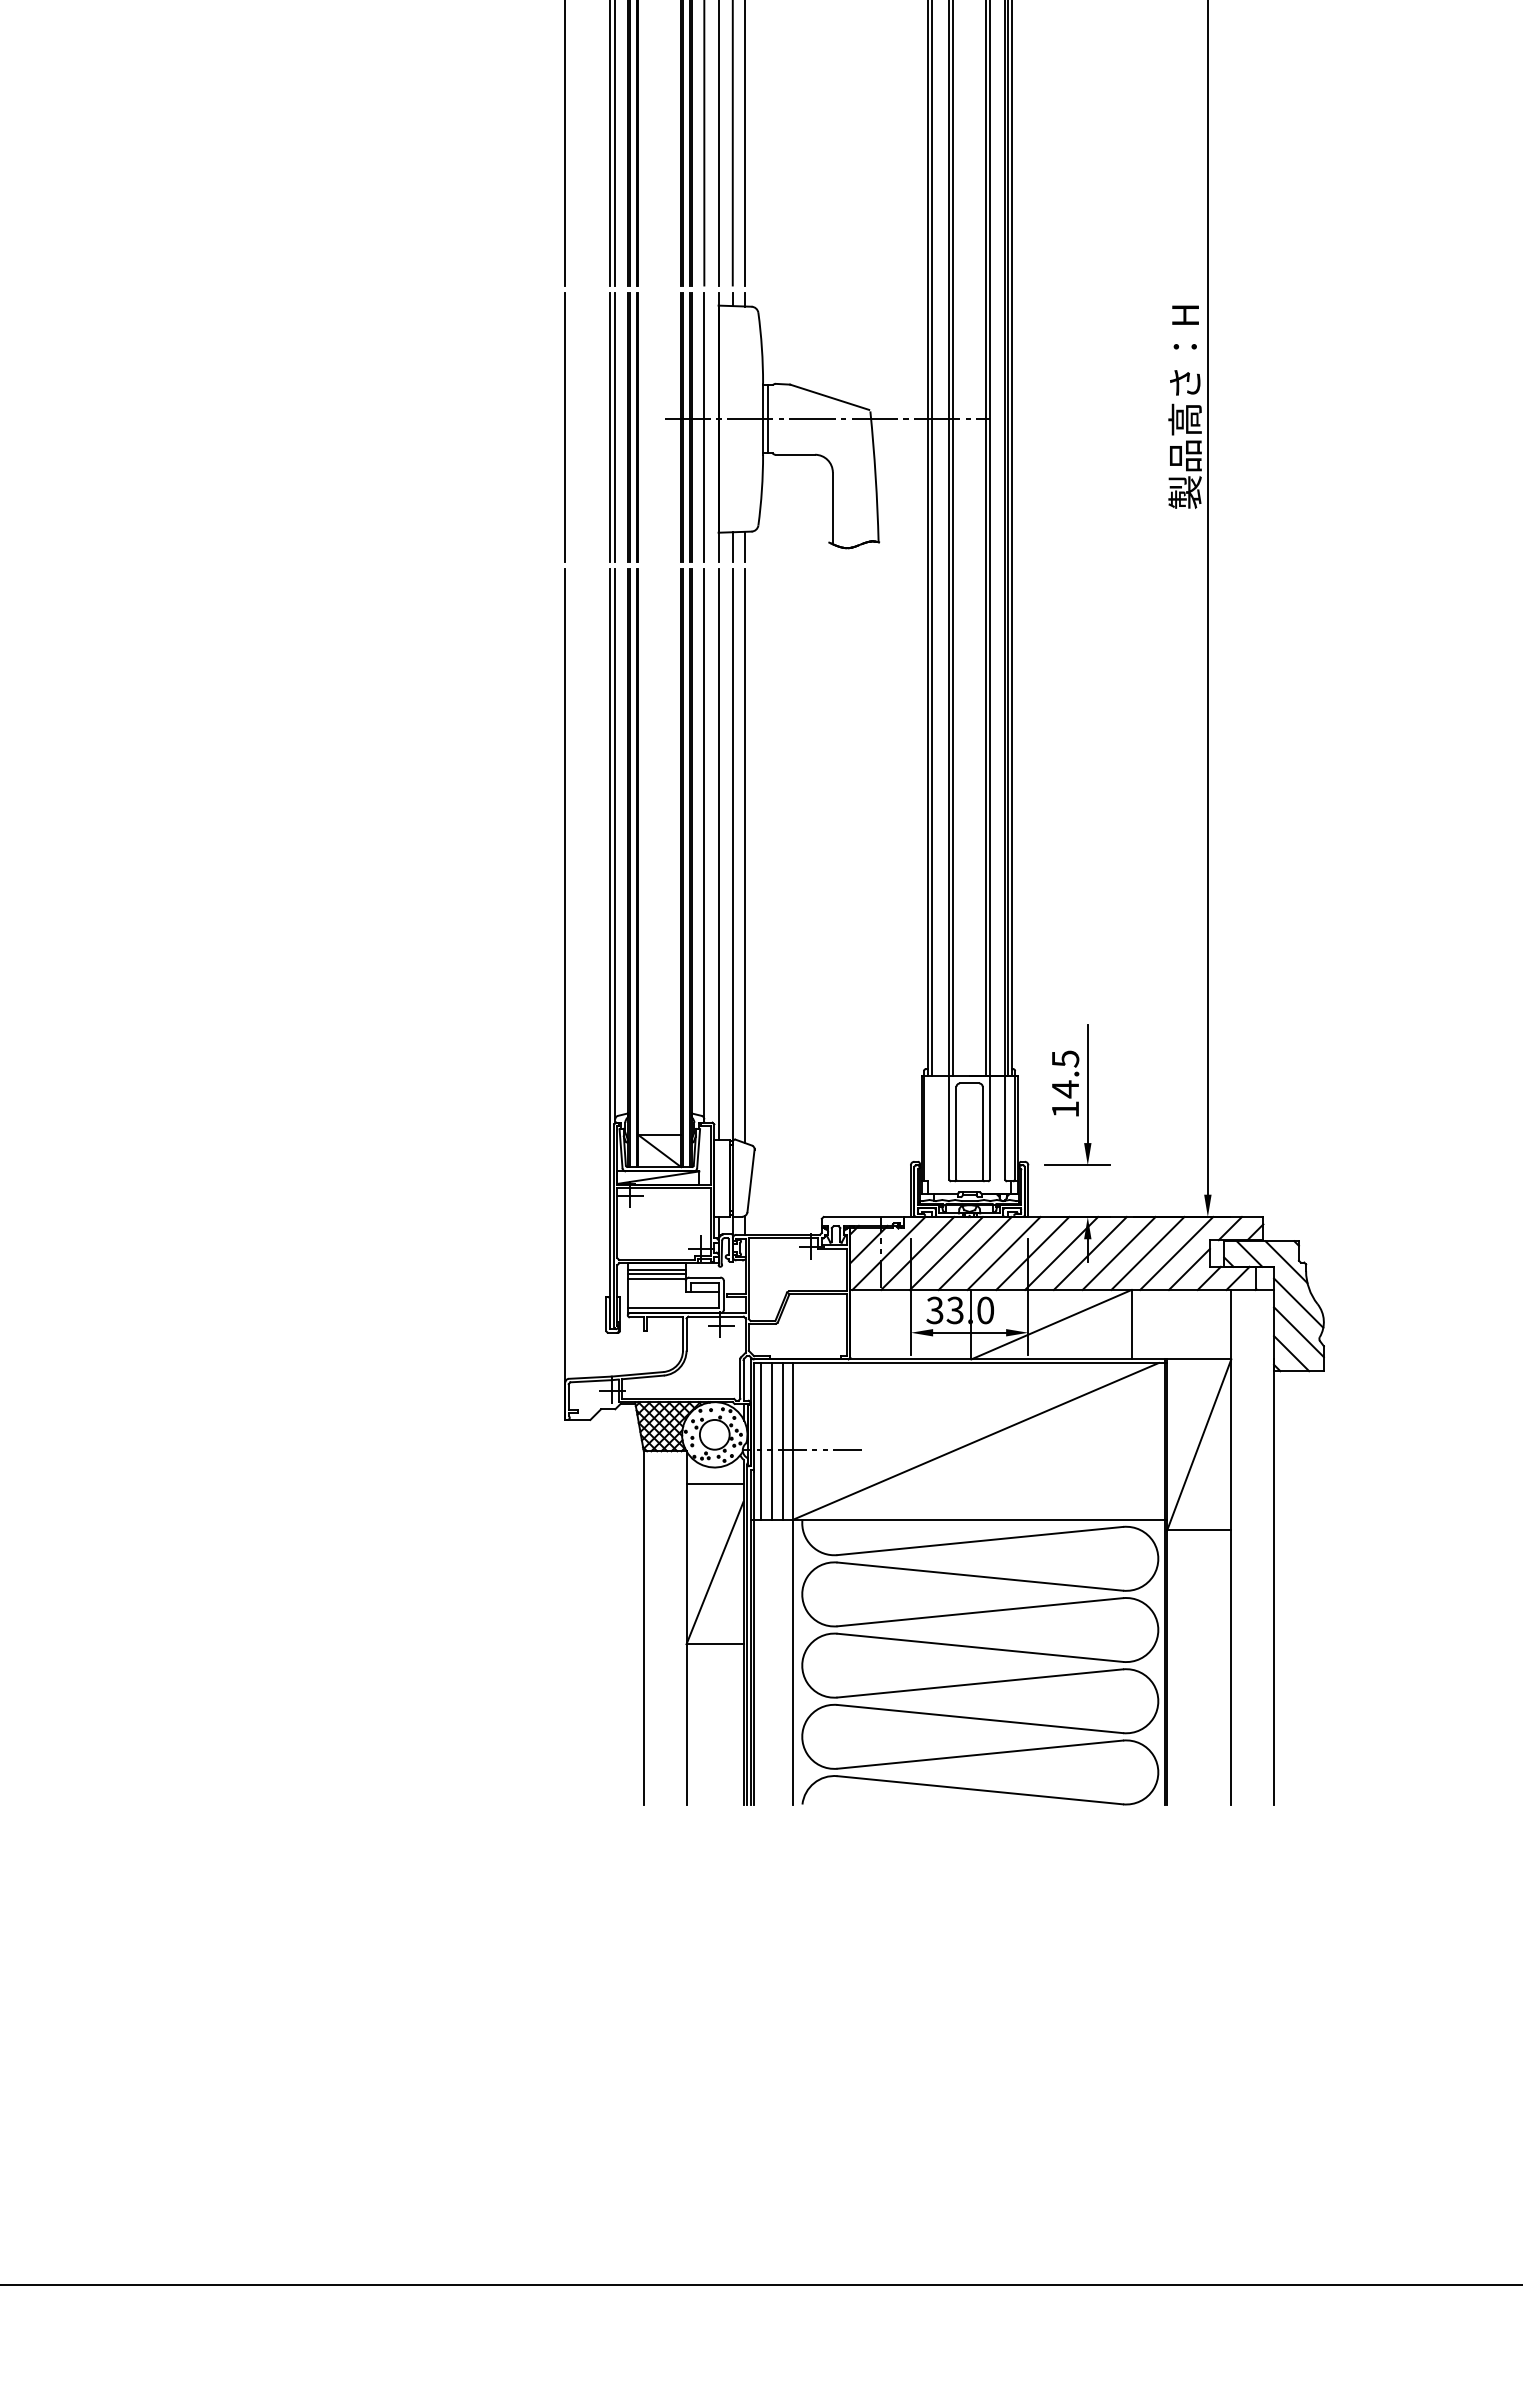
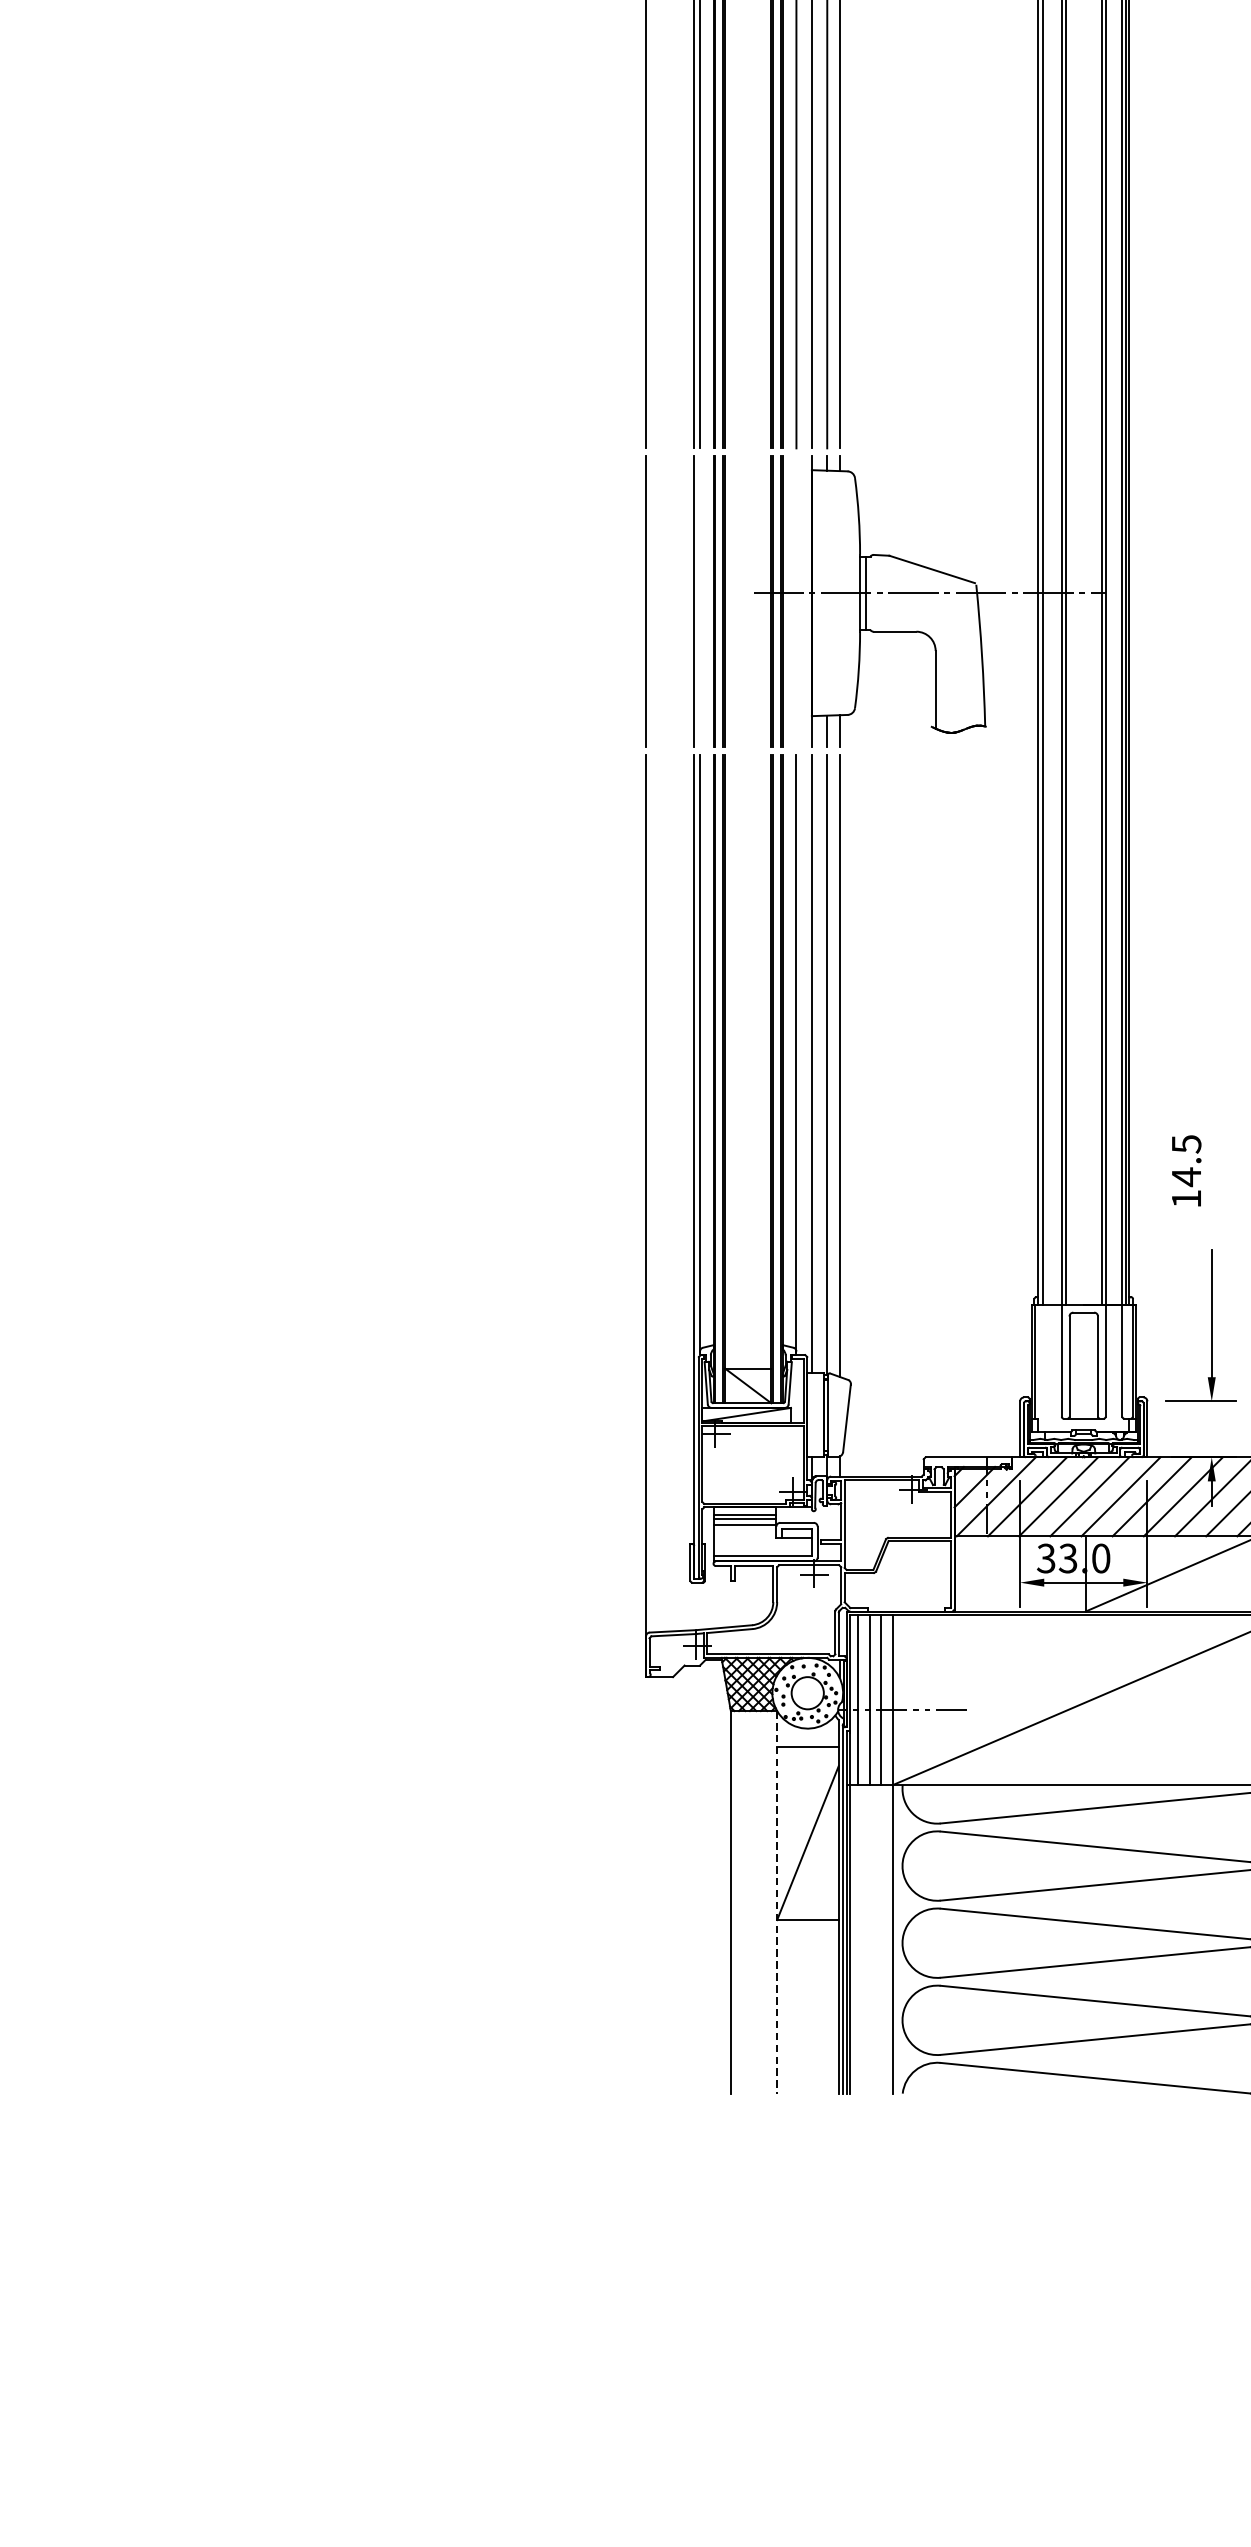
line: (615, 426) -> (700, 601), removed
line: (704, 426) -> (796, 601), removed
text: (1065, 1083) -> (1186, 1170), moved
line: (686, 1627) -> (777, 1901), solid -> dashed

